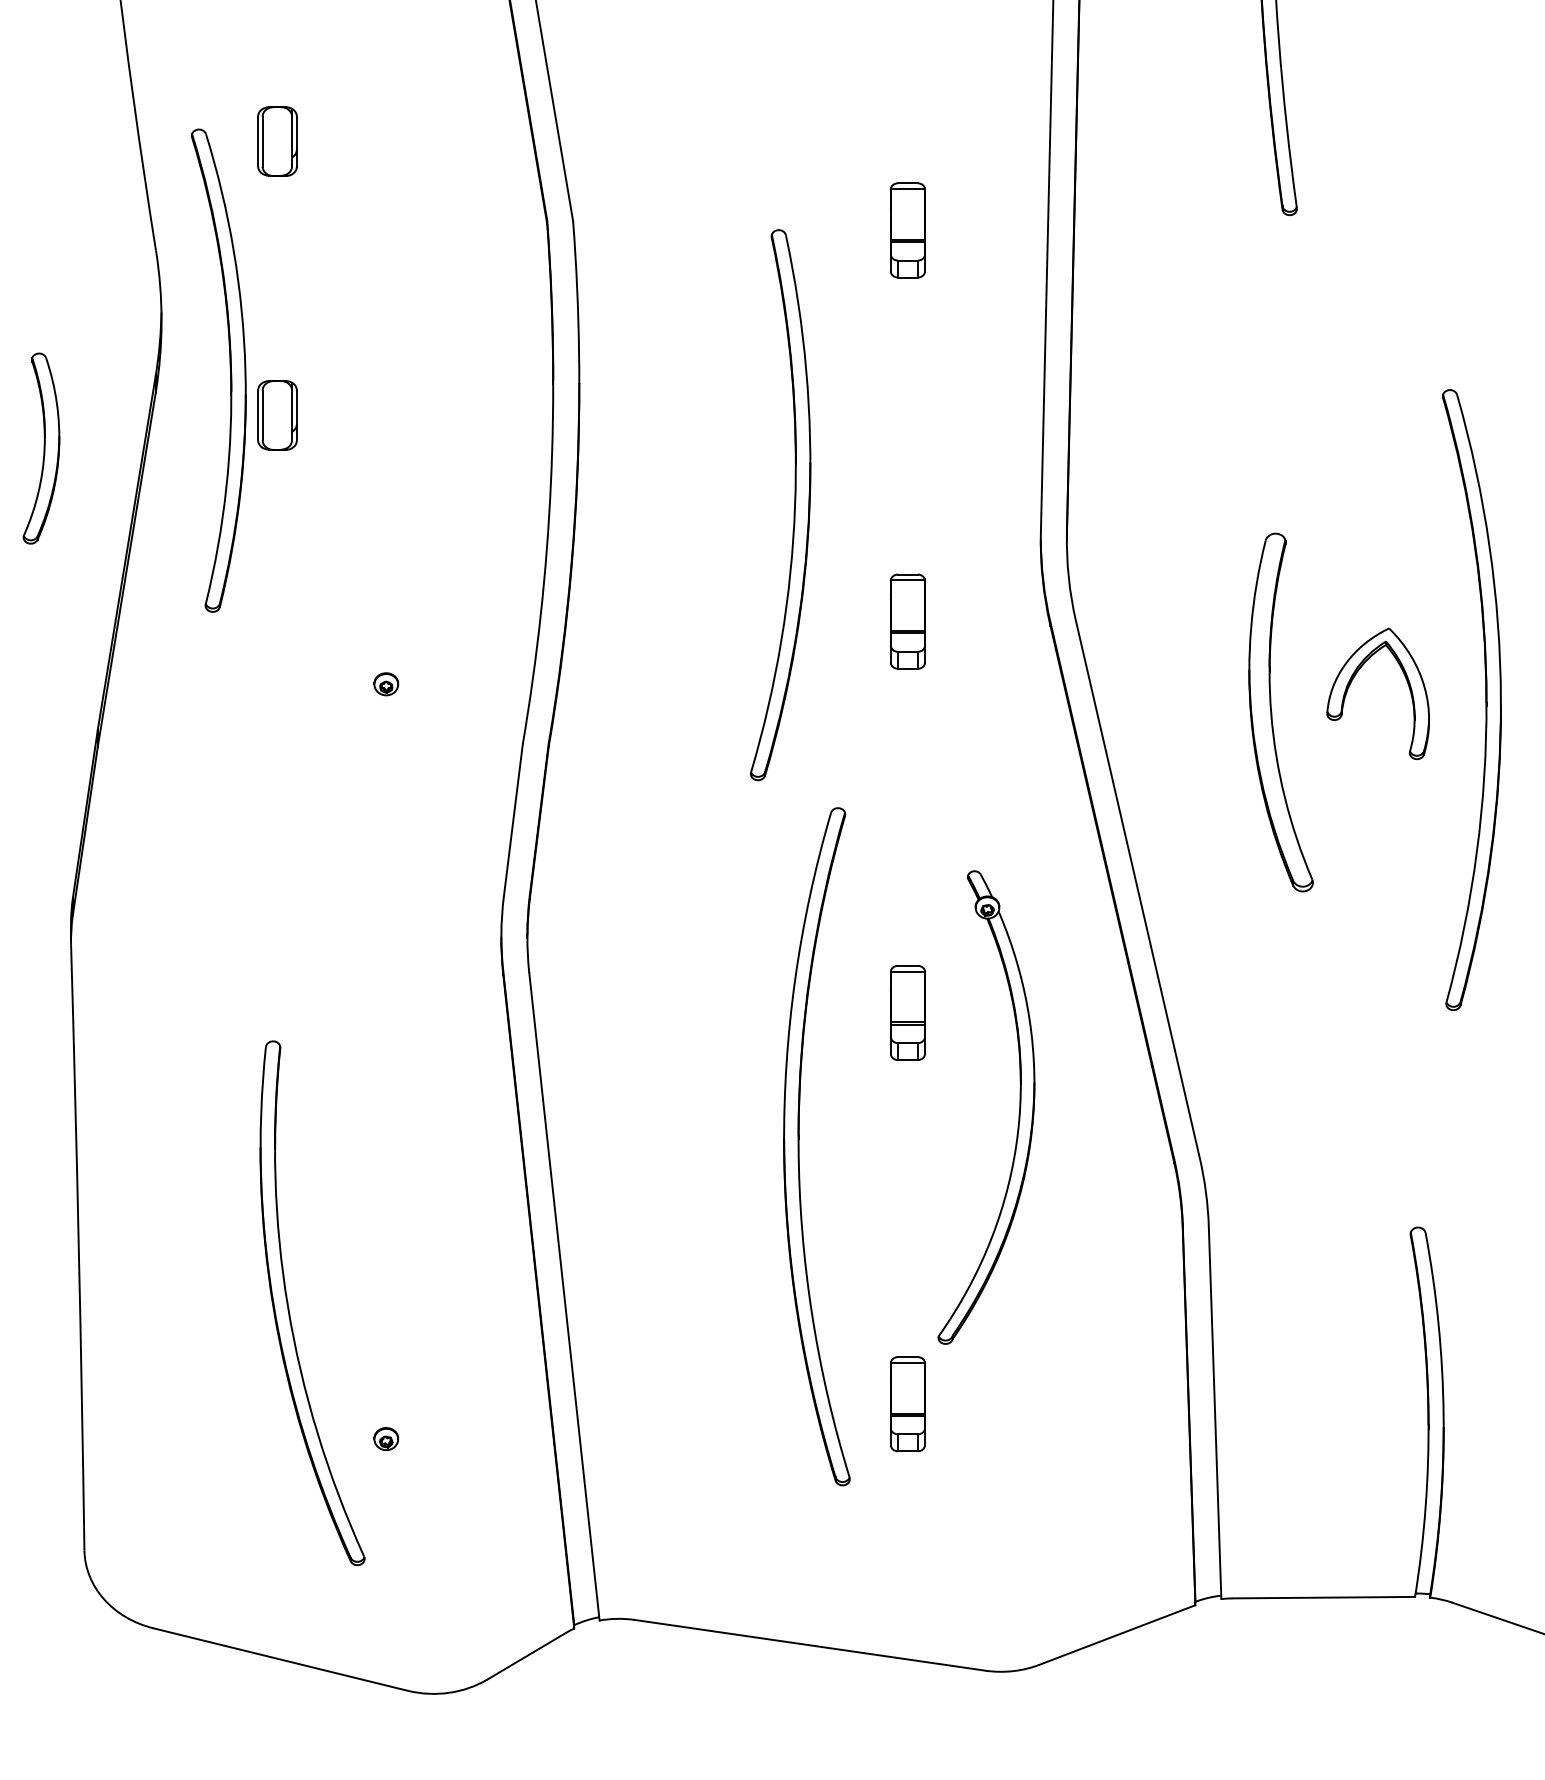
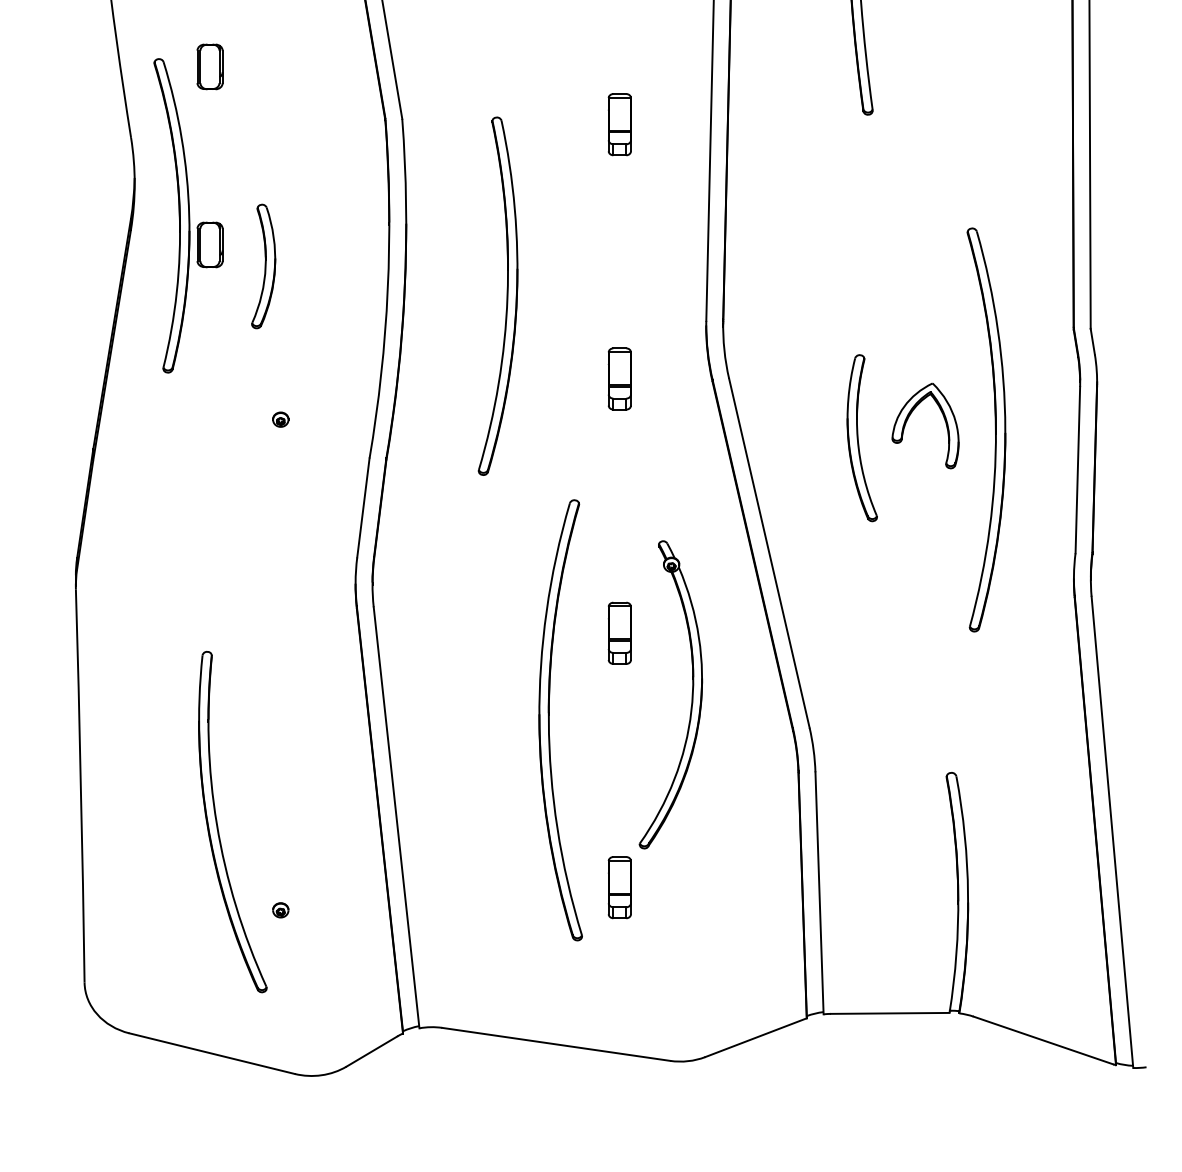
part: (41, 448) -> (263, 266), moved
part: (793, 503) -> (506, 295), moved
part: (1279, 713) -> (861, 438), size x0.71

